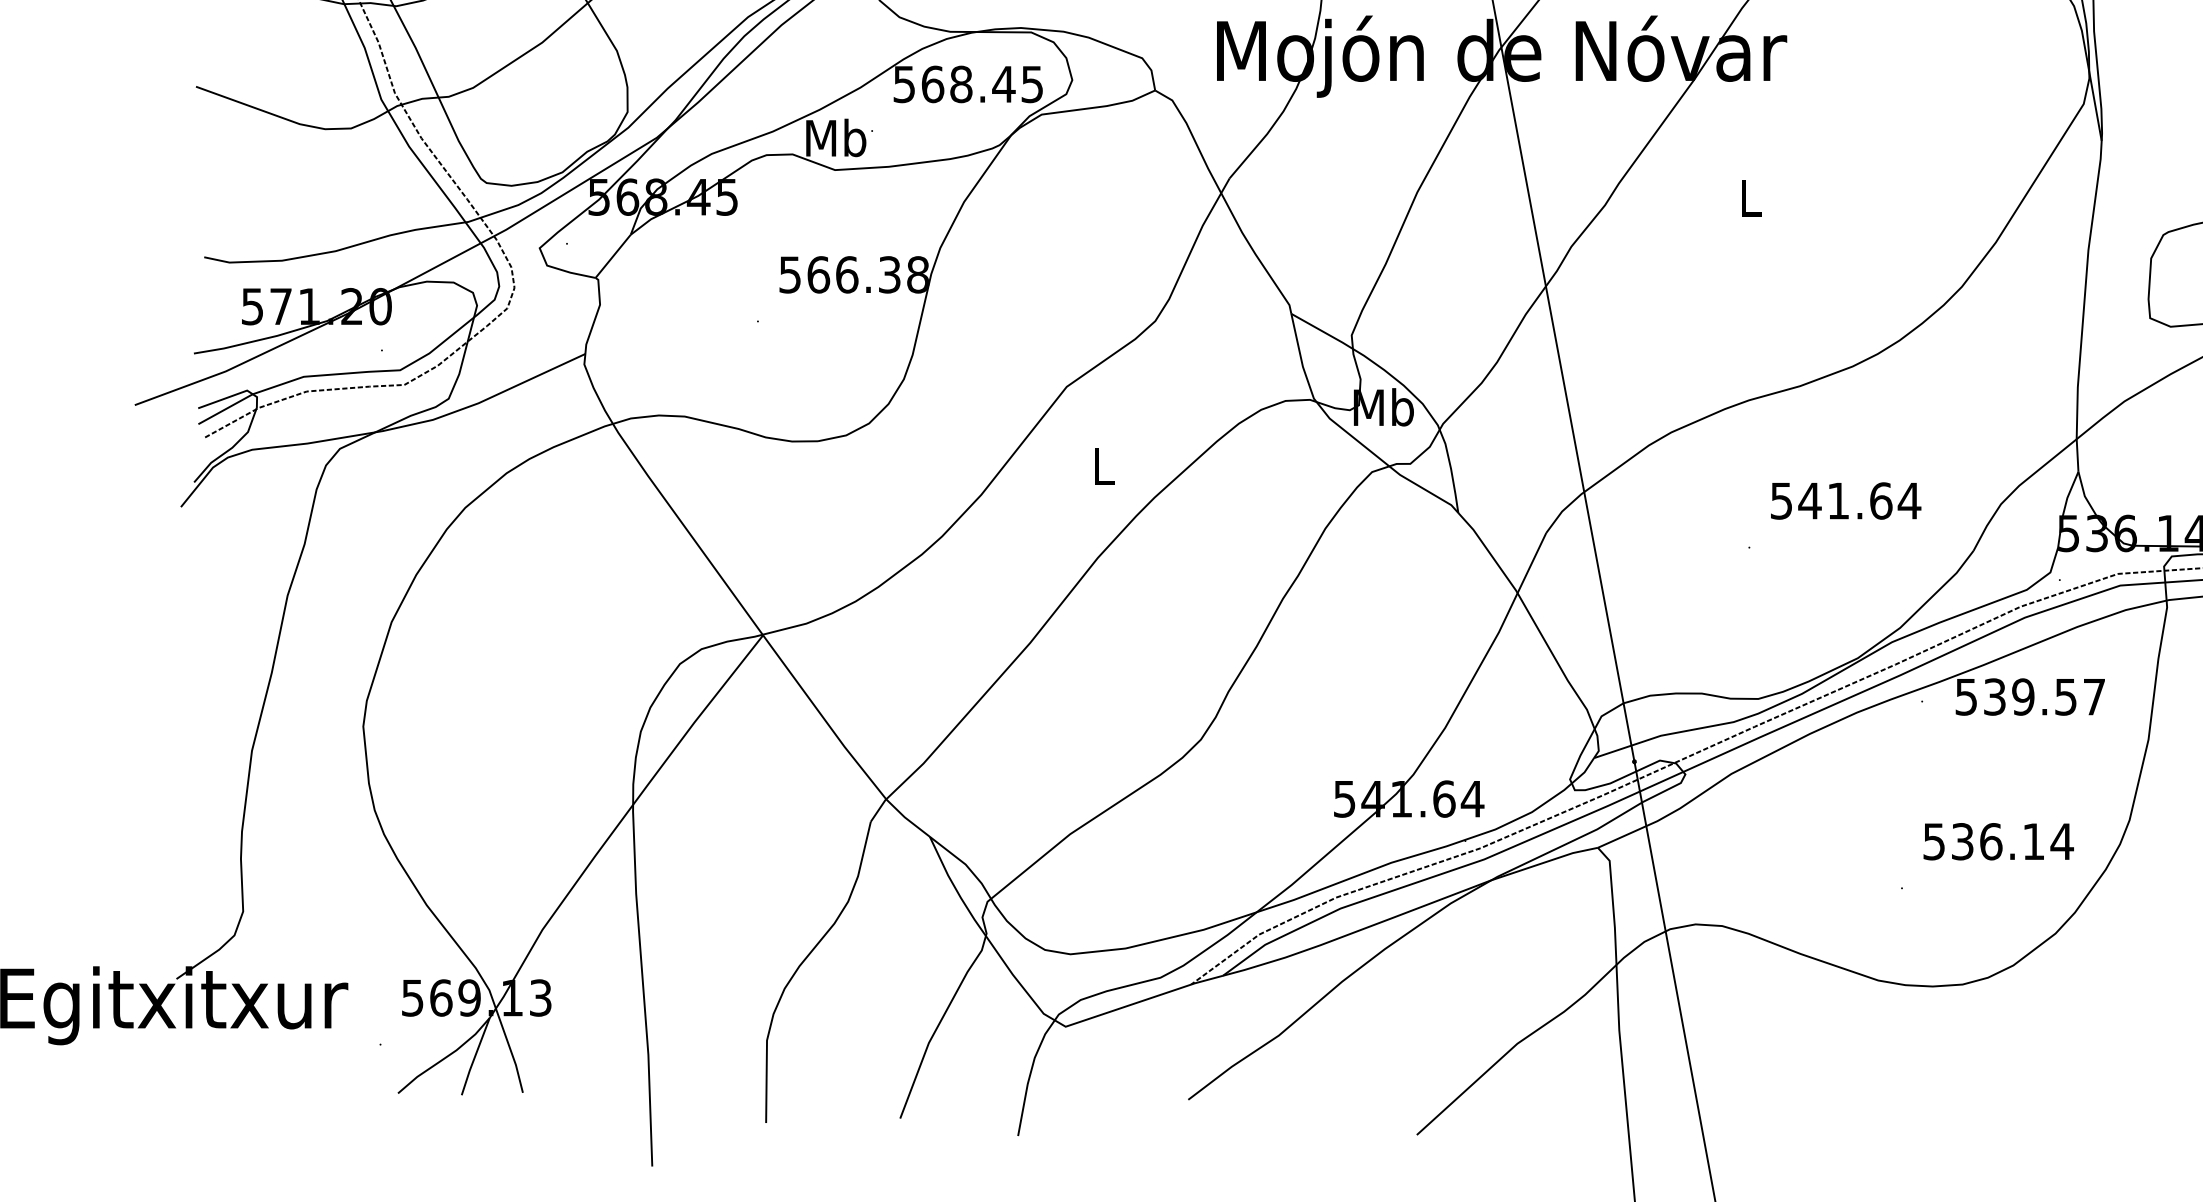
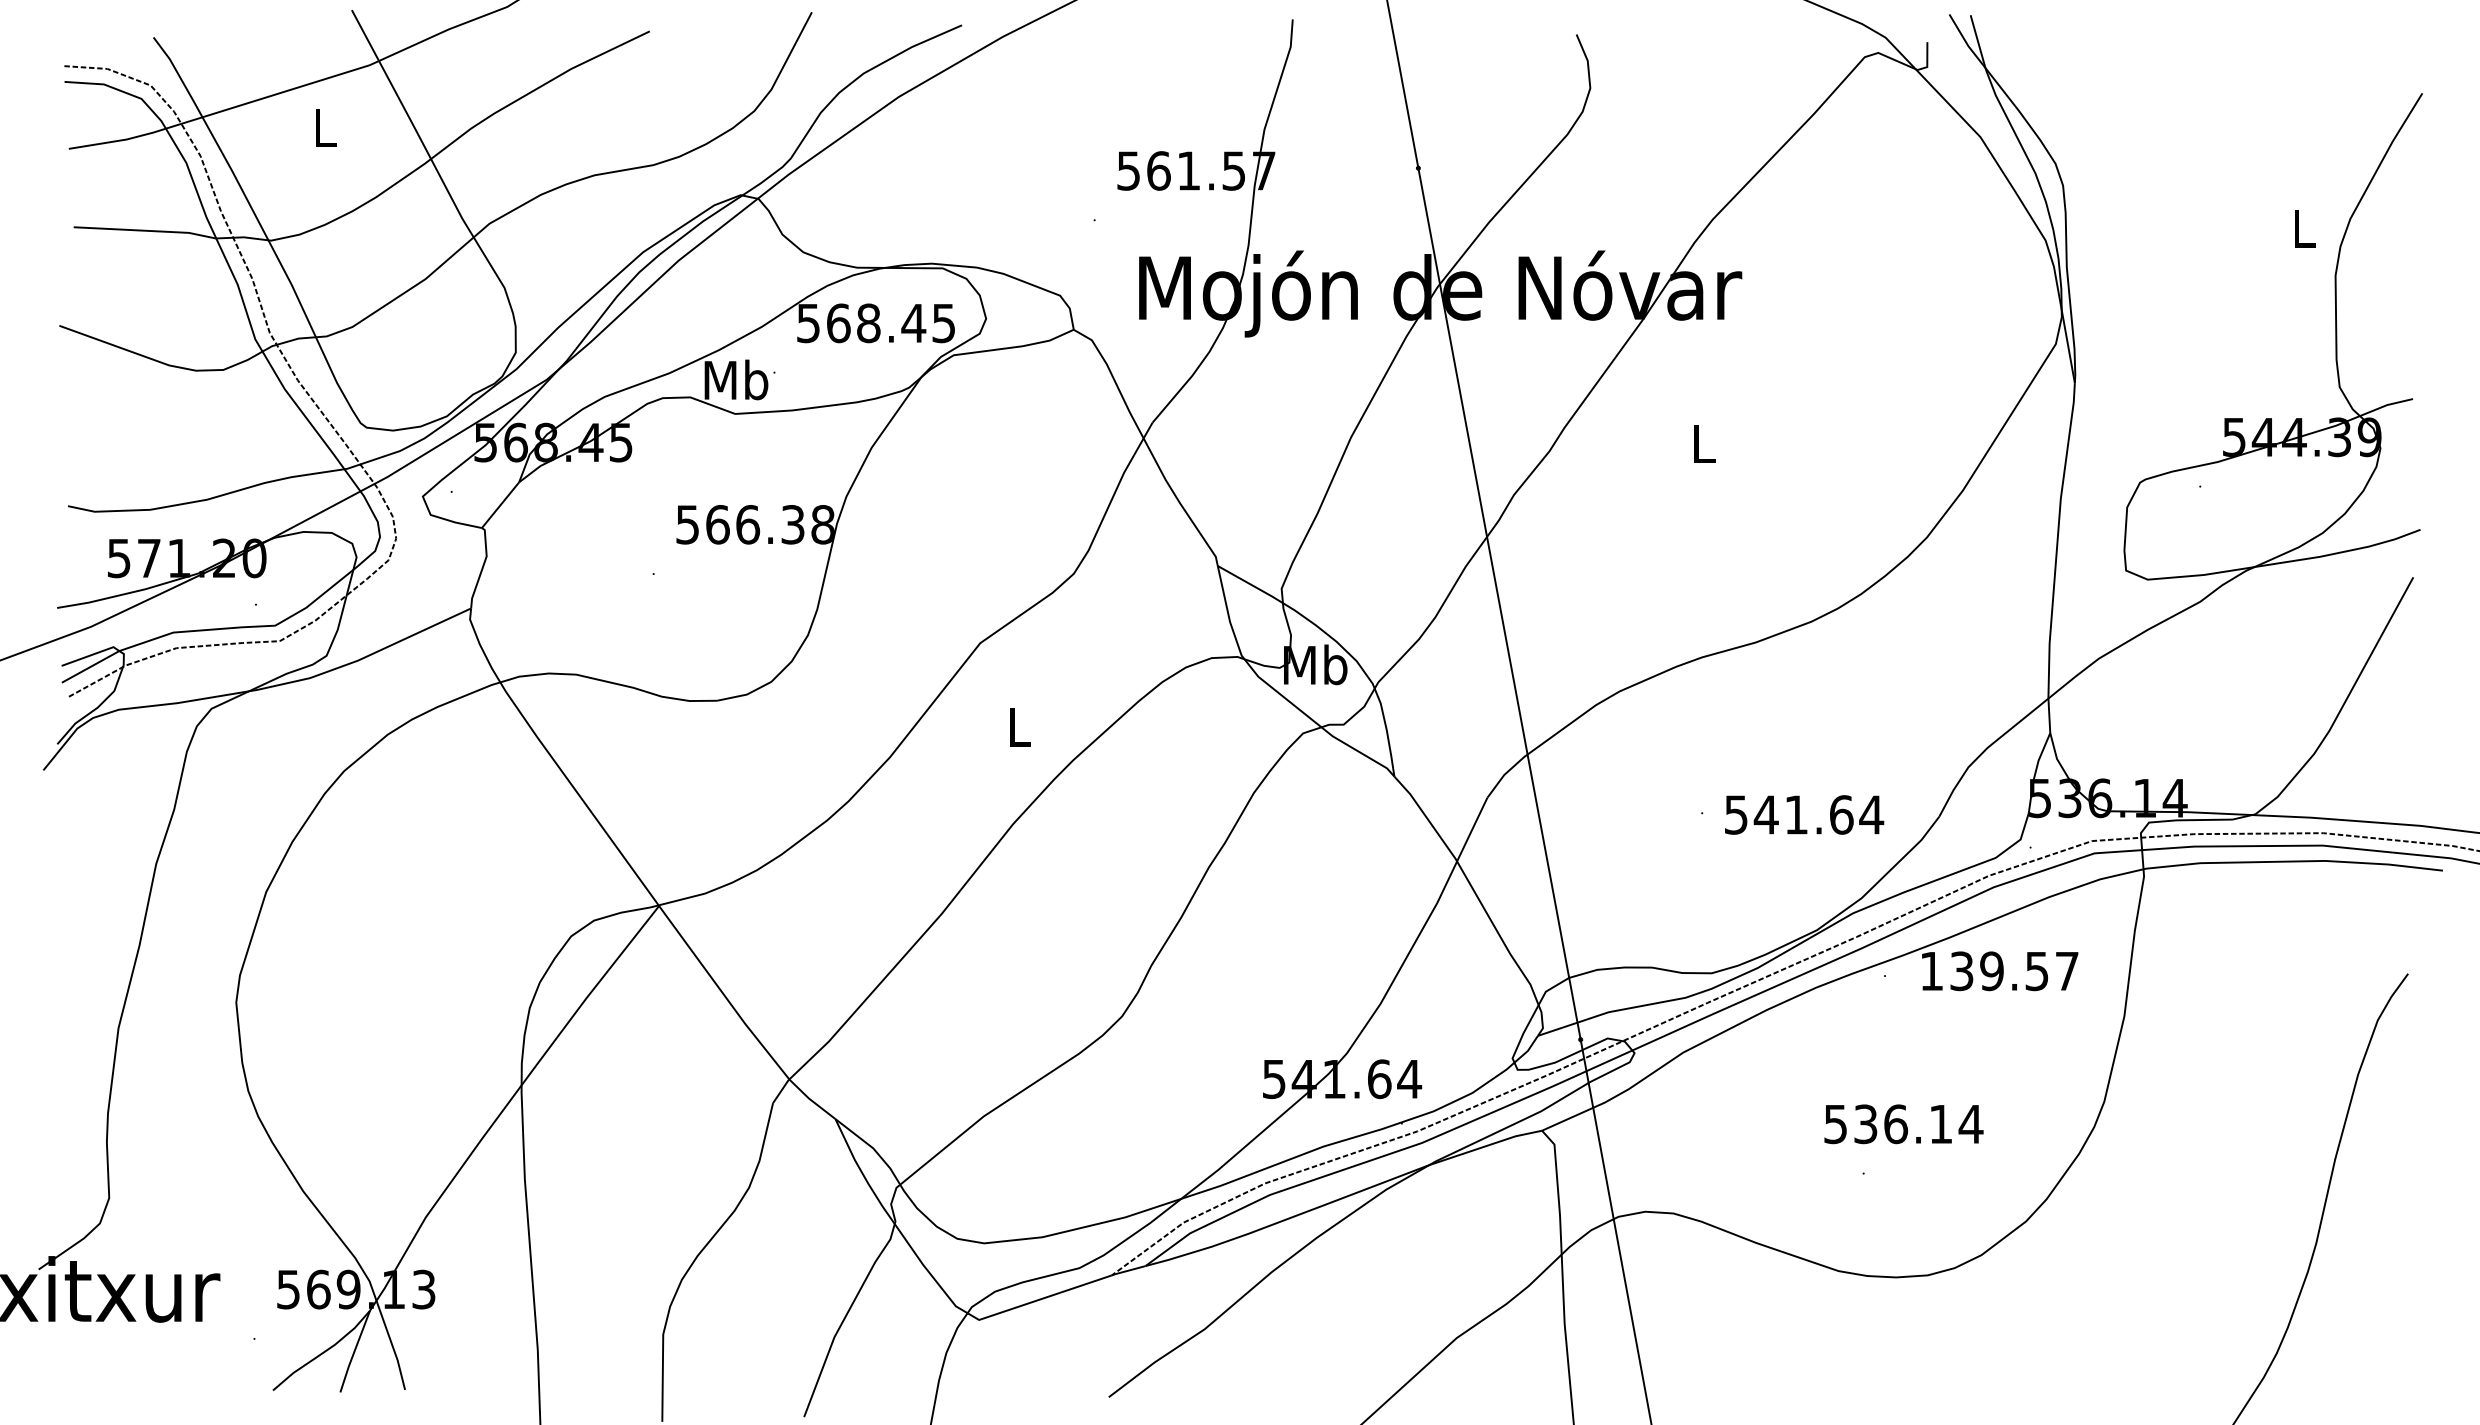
text: (1846, 500) -> (1804, 814), moved
text: (1966, 697) -> (1931, 971), 539.57 -> 139.57
text: (1998, 841) -> (1903, 1124), moved

